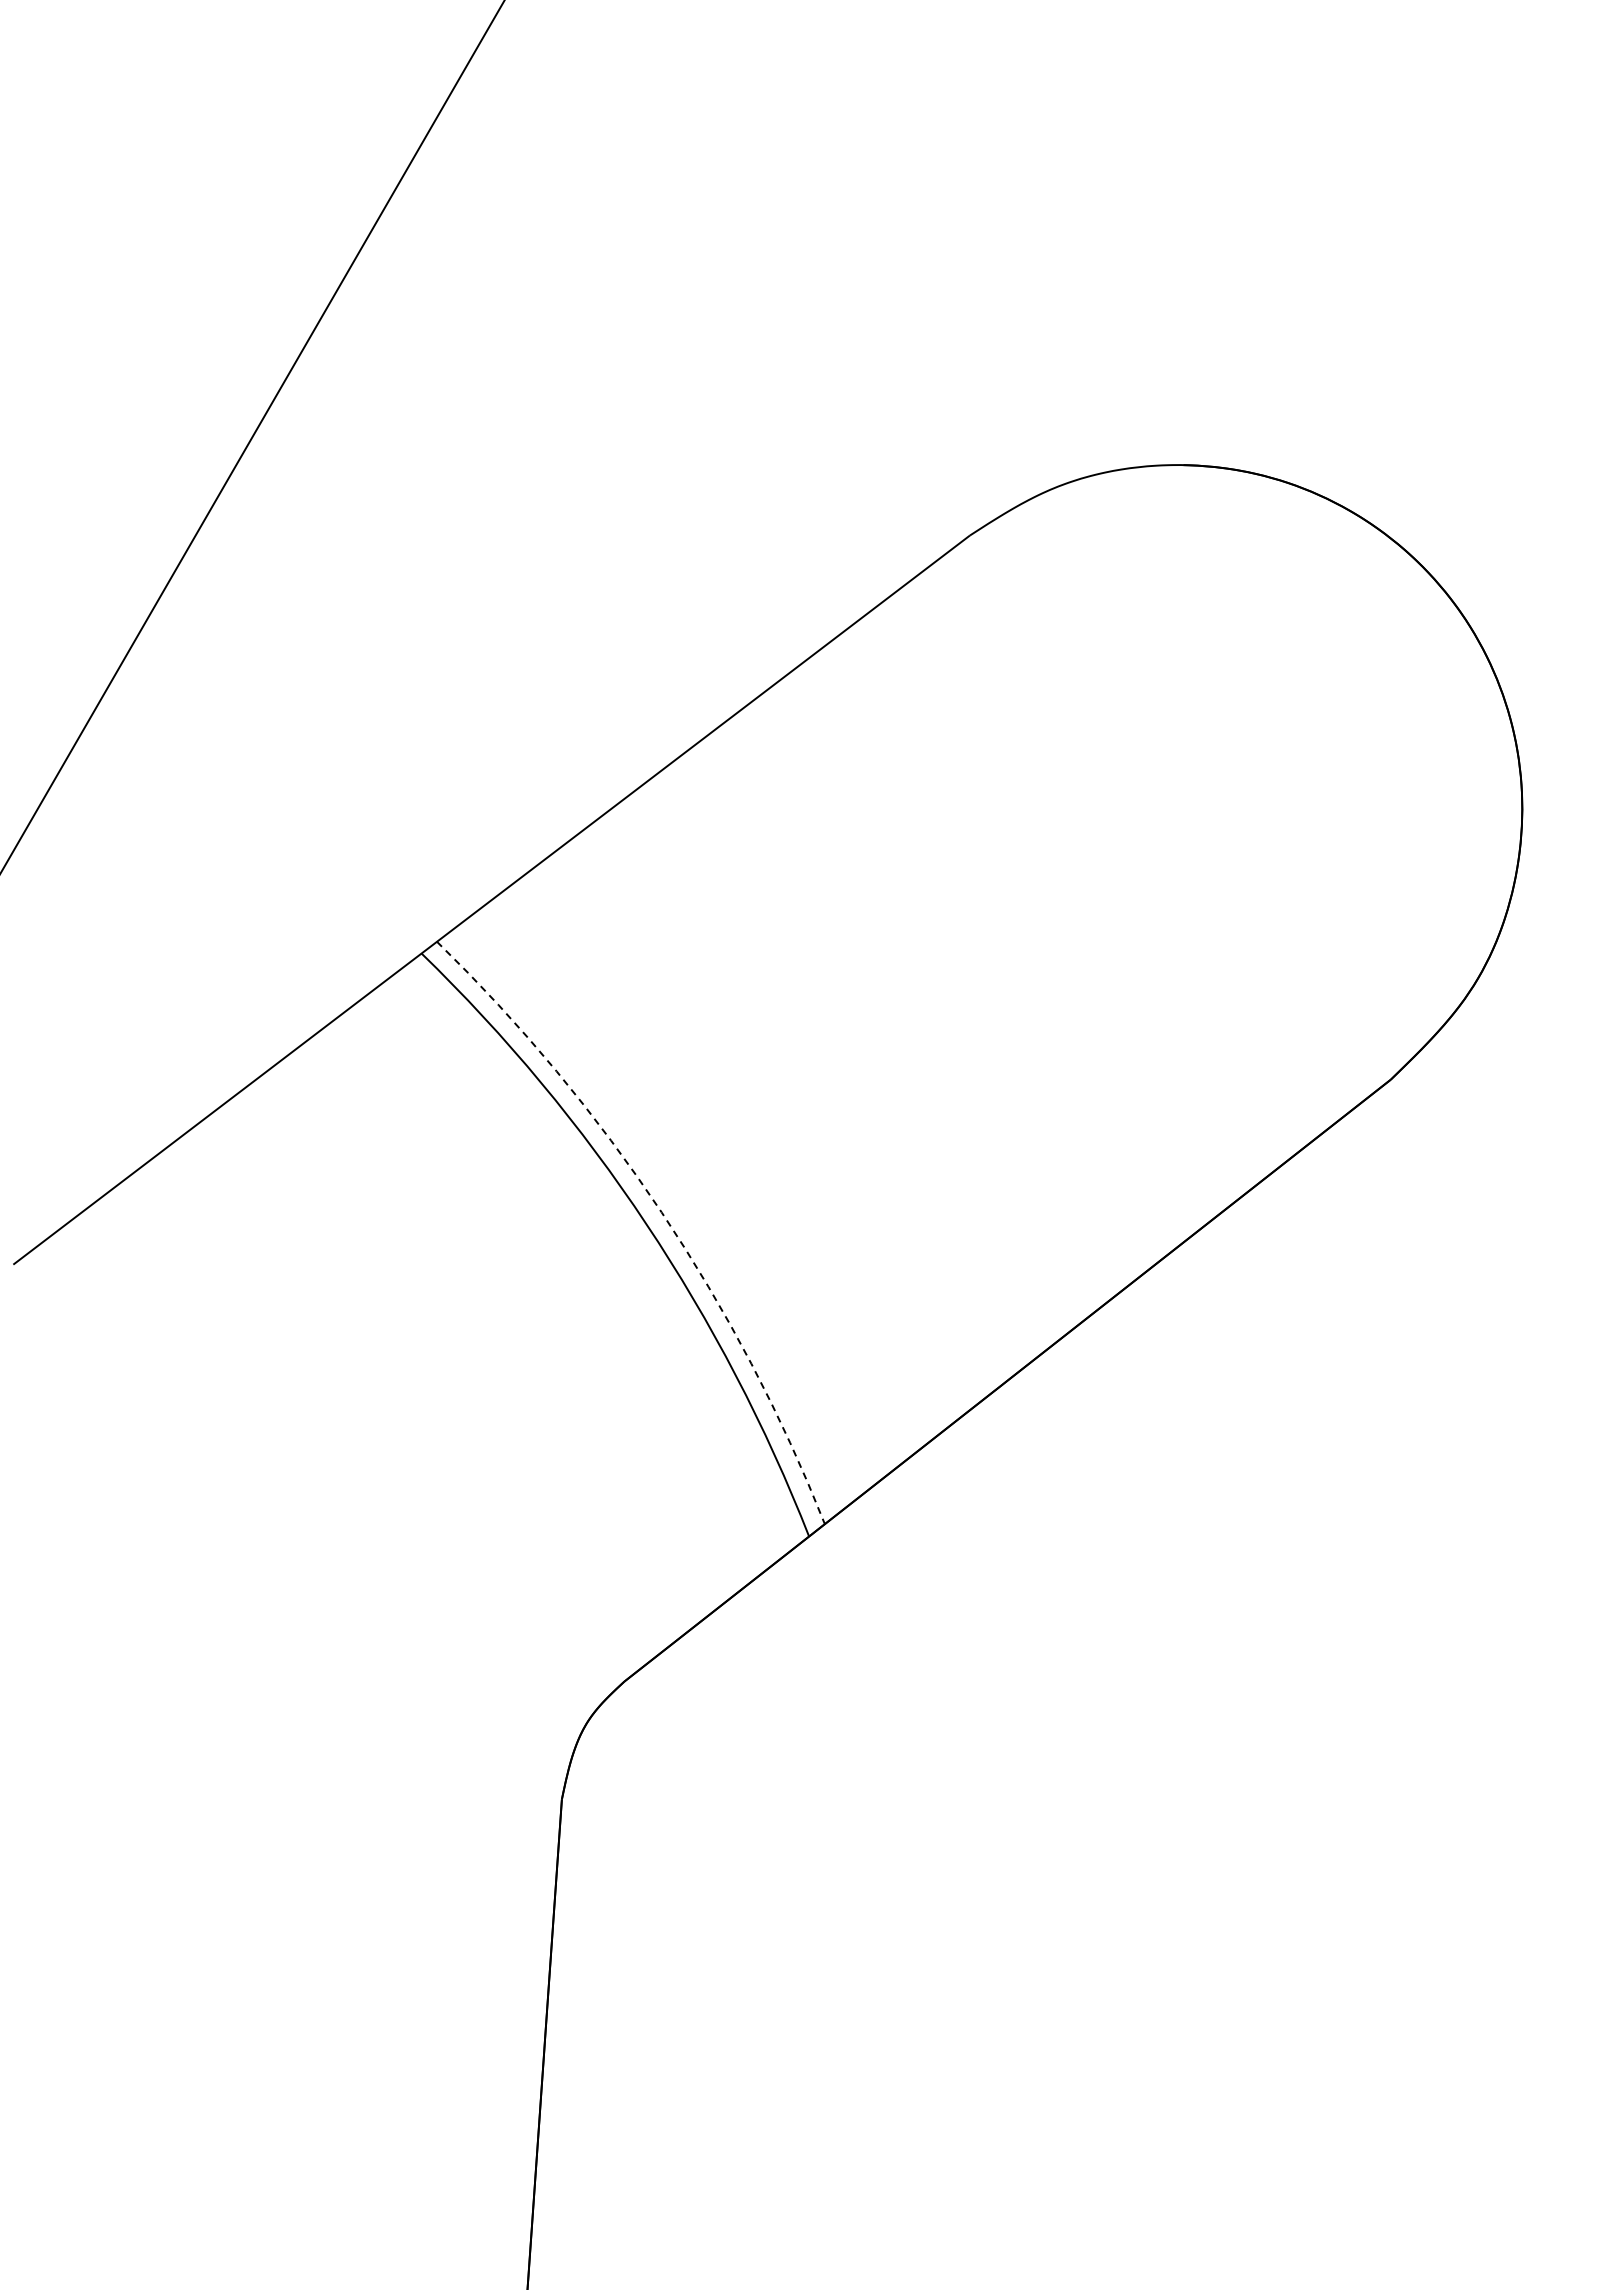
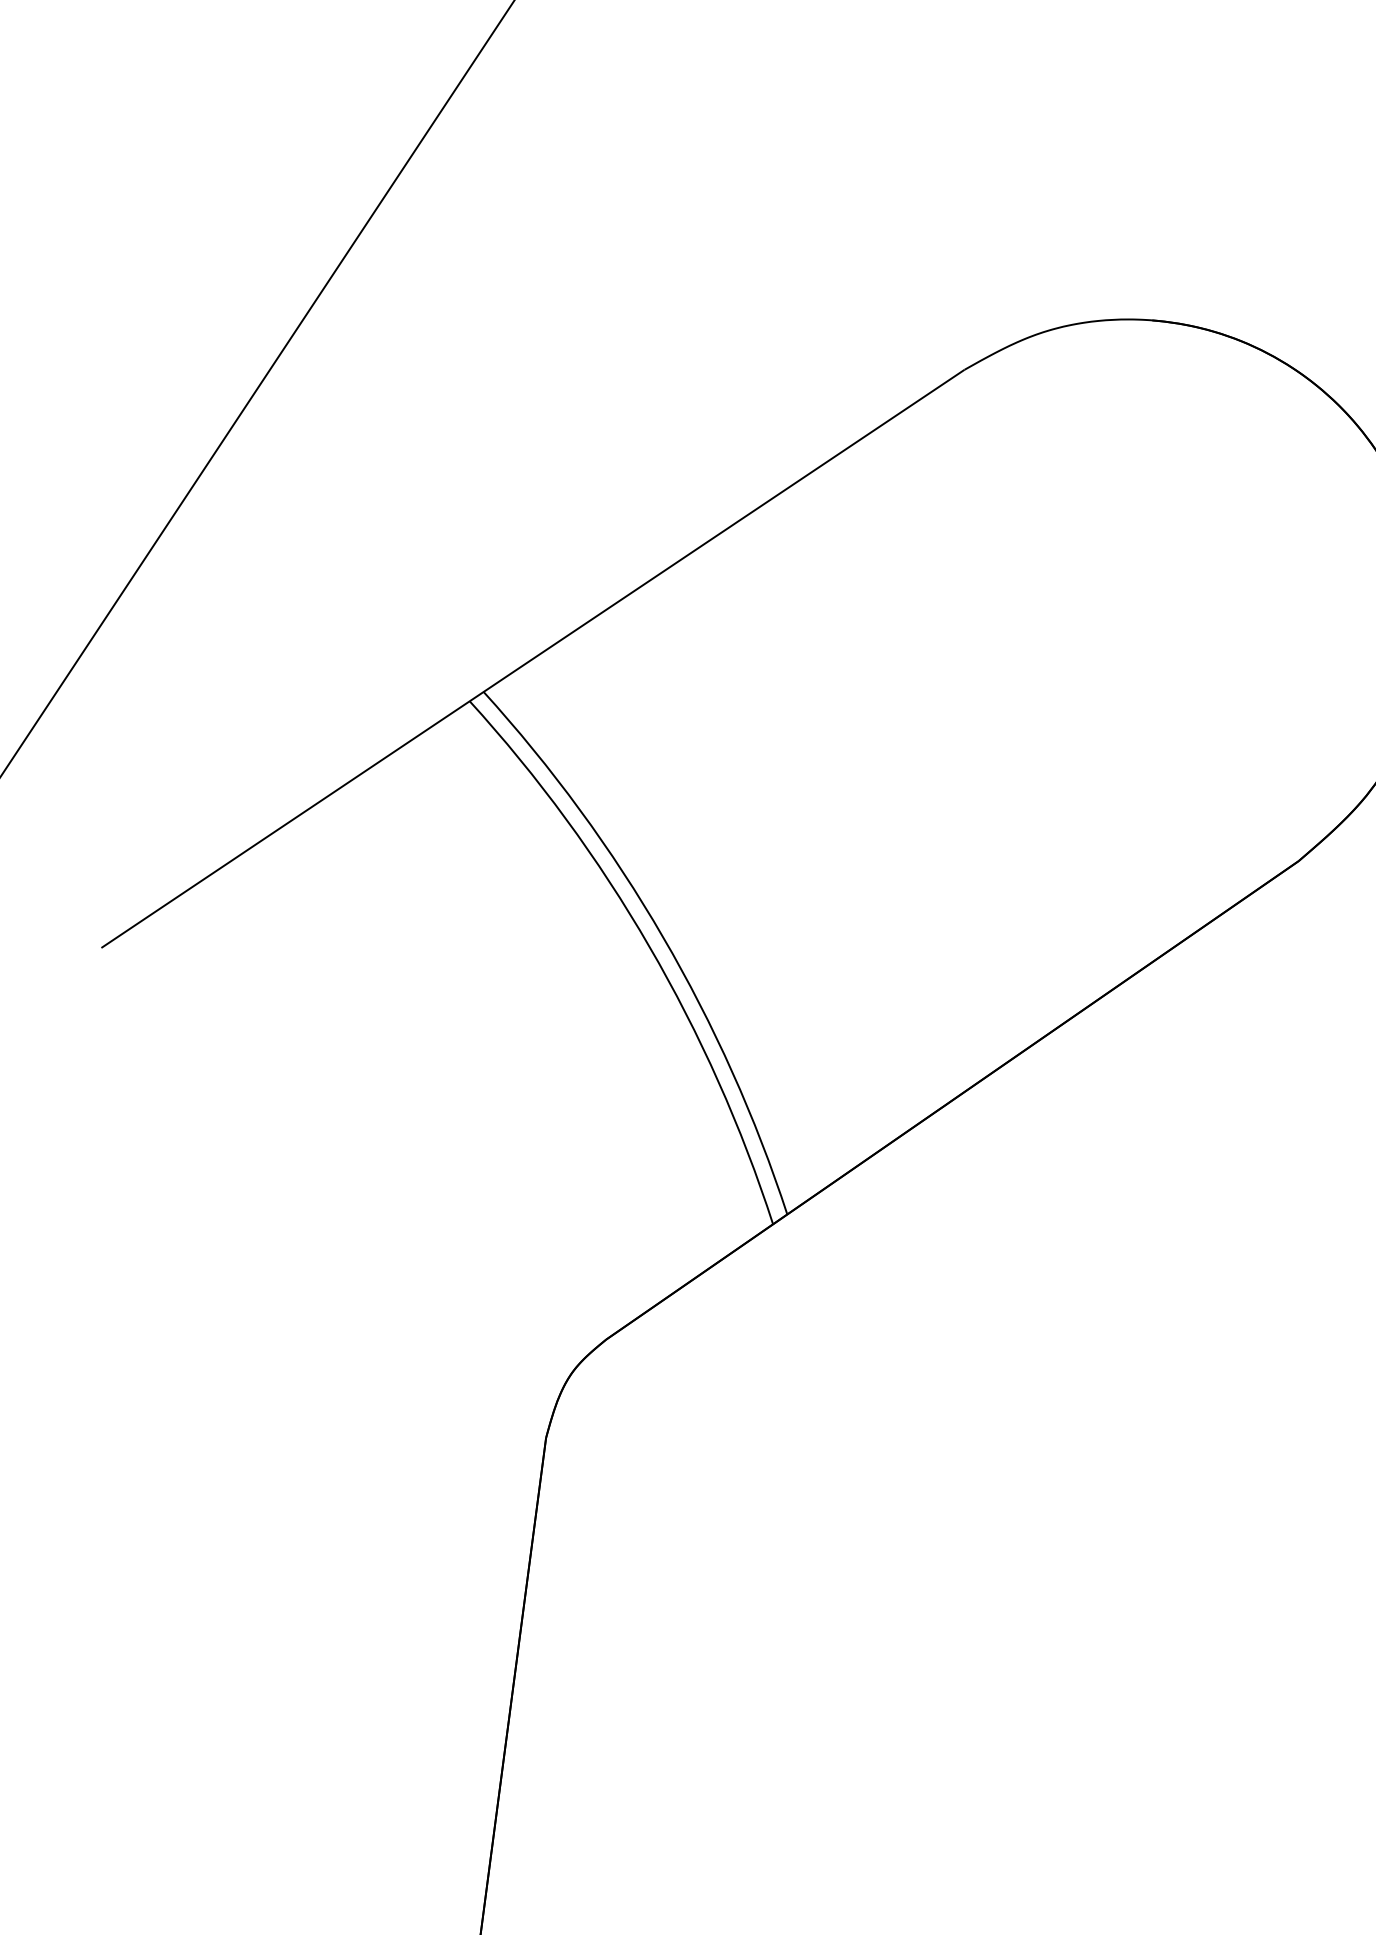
arc: (661, 1212) -> (662, 937), dashed -> solid

